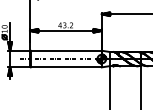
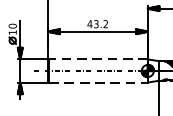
line: (65, 50) -> (97, 59), solid -> dashed
line: (66, 67) -> (98, 82), solid -> dashed

